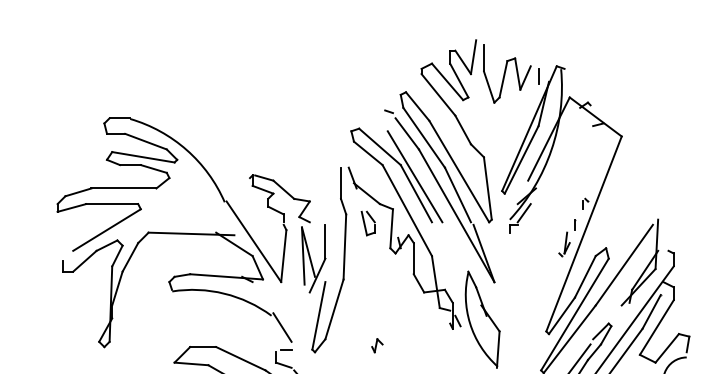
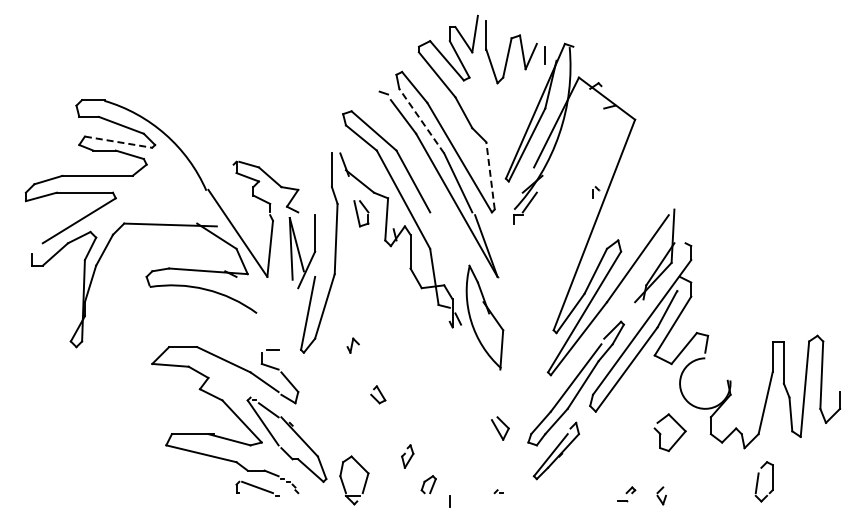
line: (423, 137) -> (421, 120), solid -> dashed
line: (144, 157) -> (119, 142), solid -> dashed
line: (414, 177) -> (411, 163), removed
line: (487, 188) -> (490, 175), solid -> dashed
part: (567, 238) -> (576, 229), removed
line: (282, 327) -> (268, 325), removed
part: (376, 345) -> (352, 345), moved

